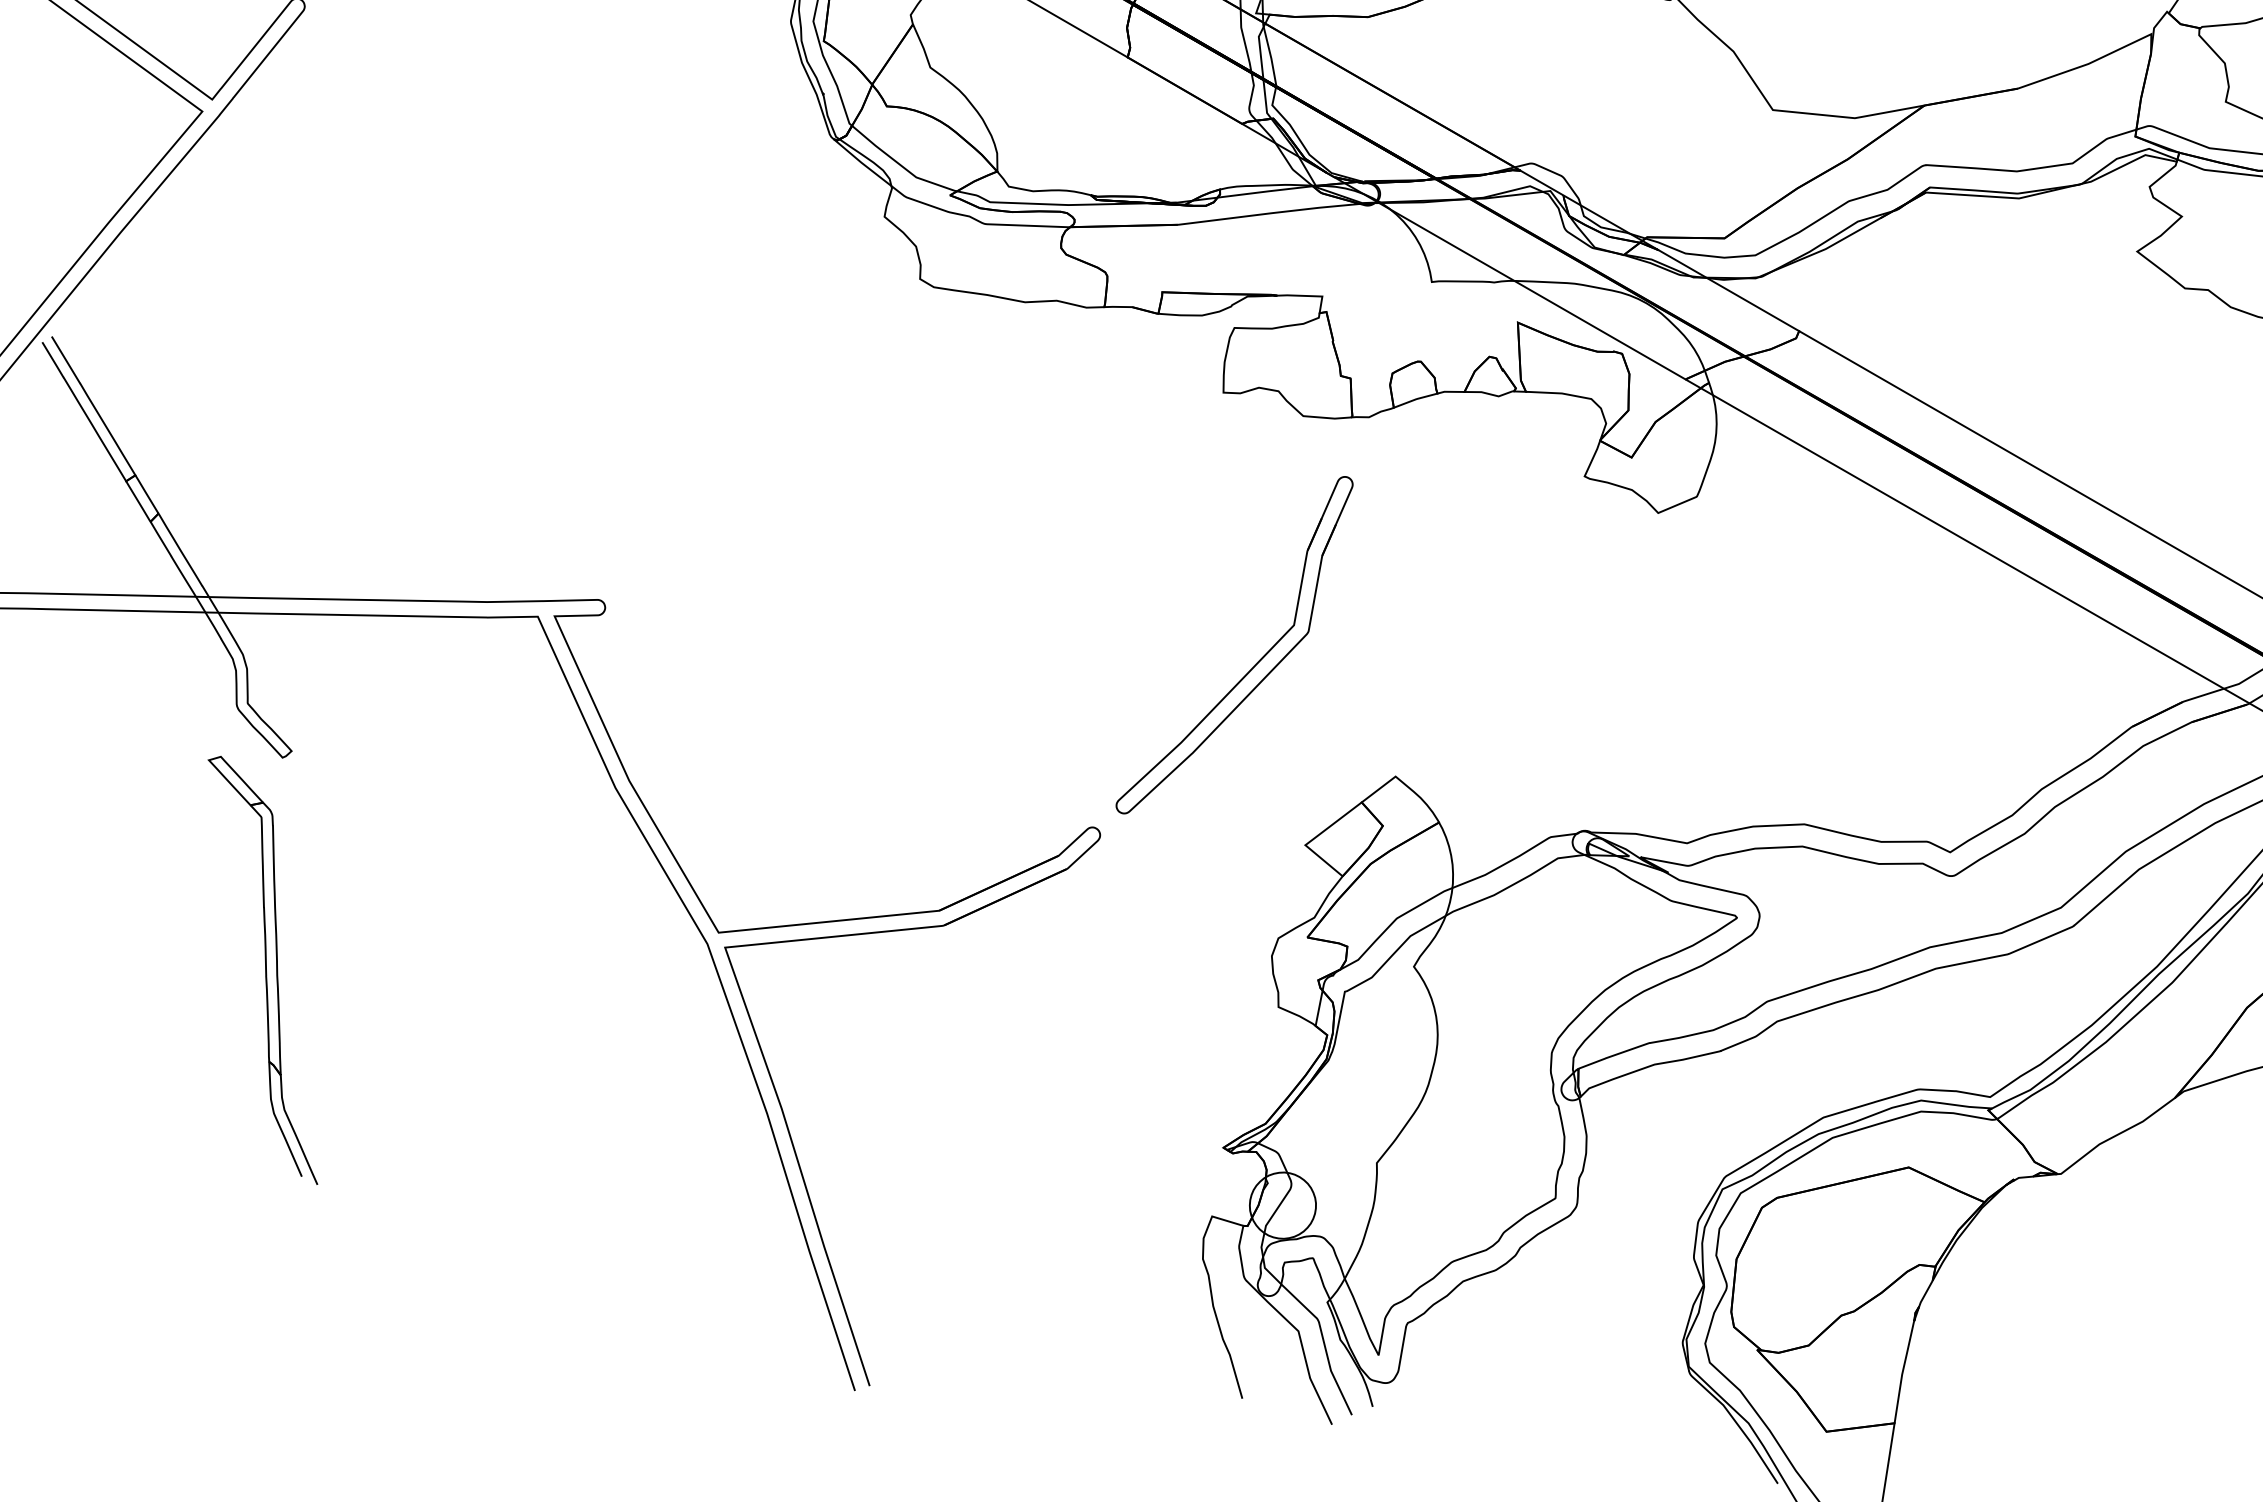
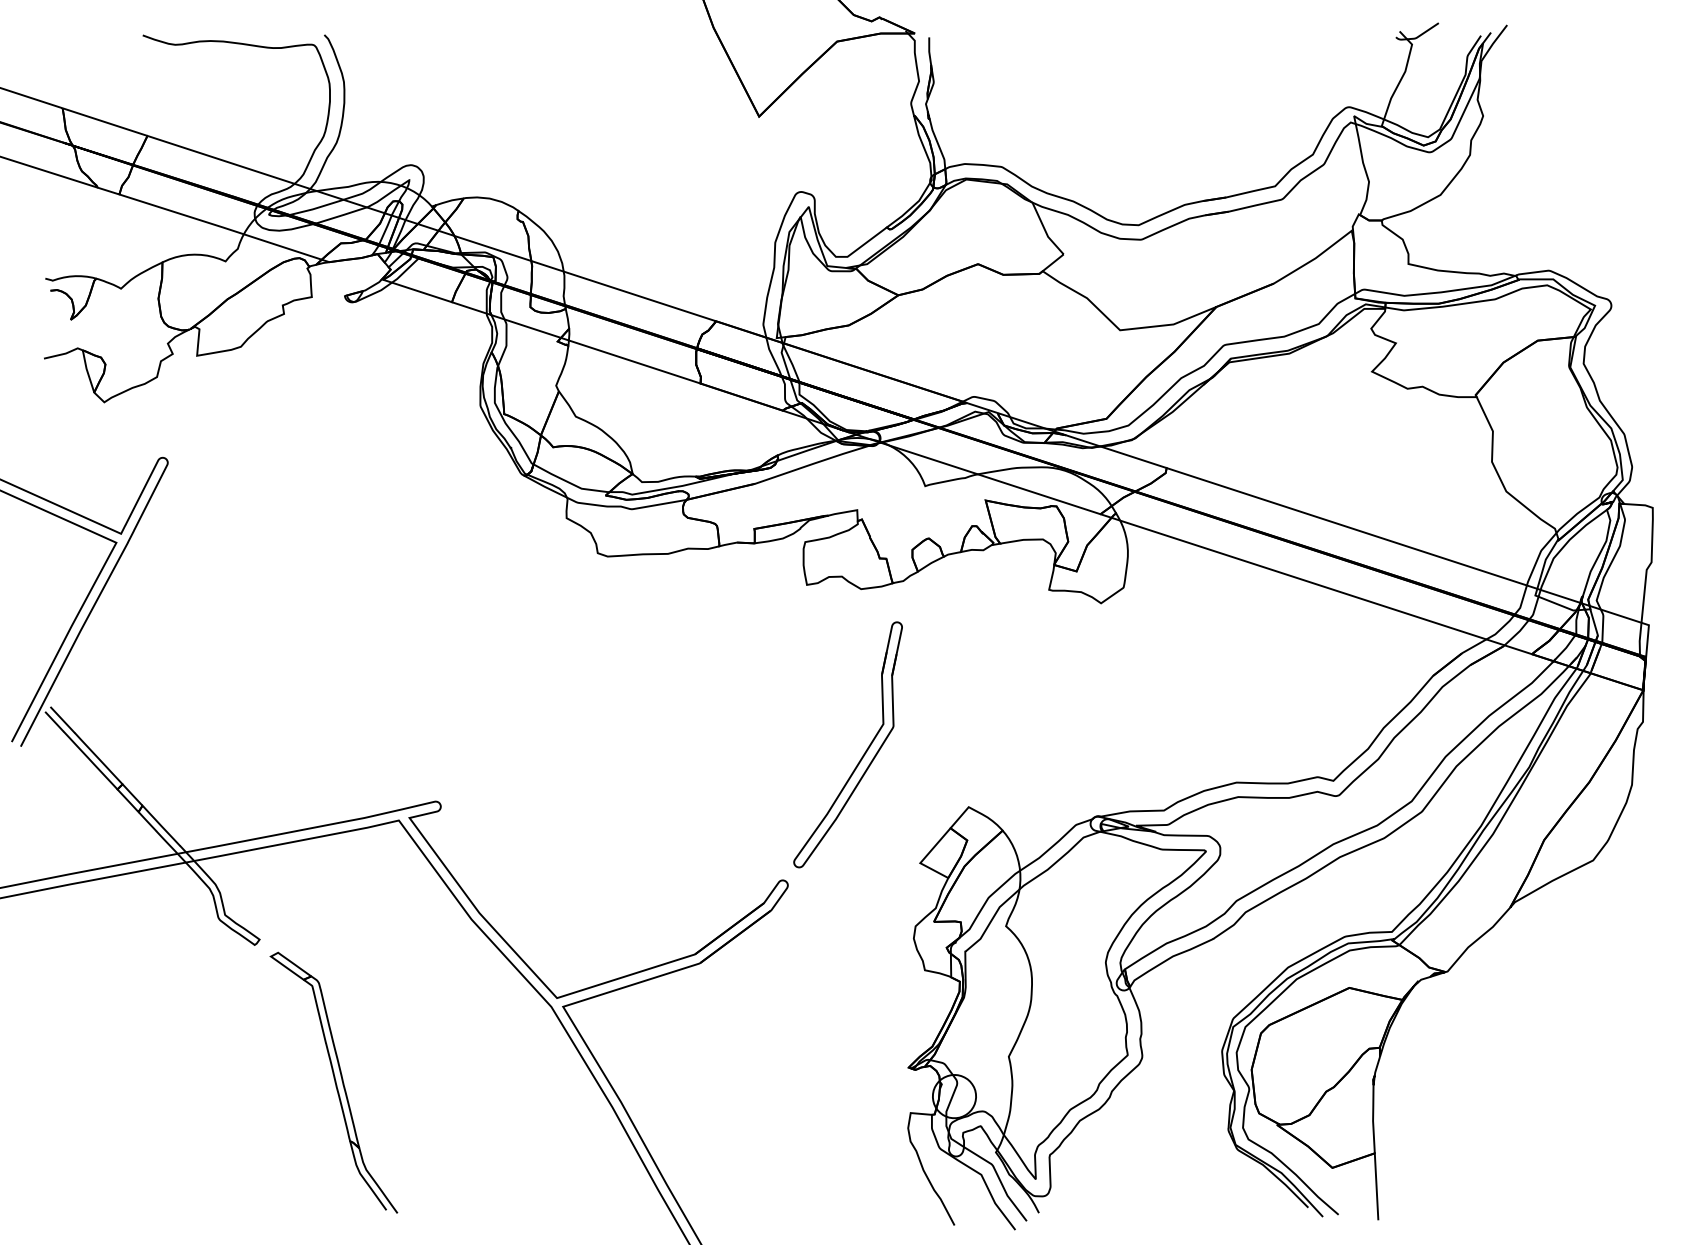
part: (262, 968) -> (333, 1082), moved

